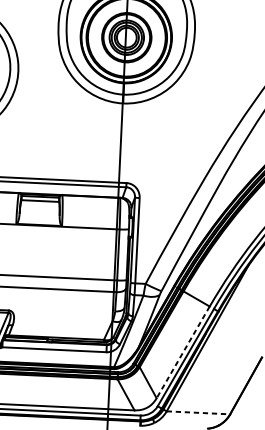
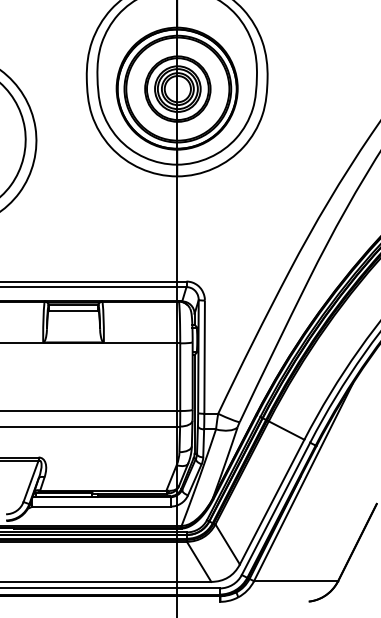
line: (182, 352) -> (271, 502), dashed -> solid
line: (198, 413) -> (296, 581), dashed -> solid

